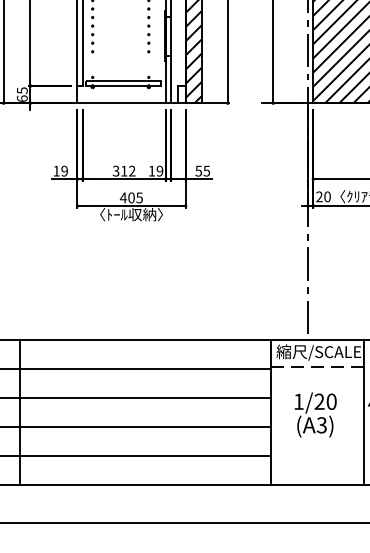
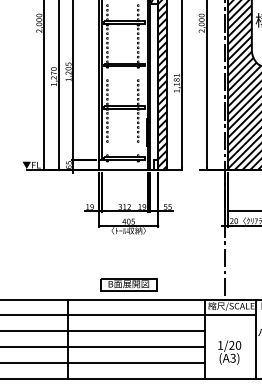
part: (131, 312) -> (128, 284), added
line: (317, 367) -> (230, 314), dashed -> solid
text: (315, 414) -> (229, 352), moved

